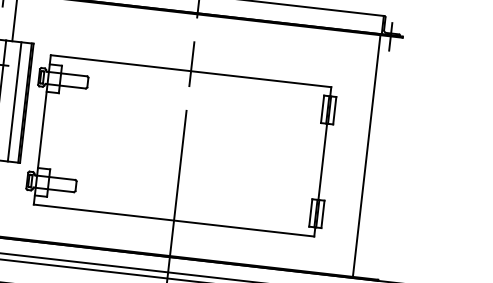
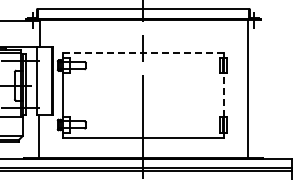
line: (189, 70) -> (142, 52), solid -> dashed
line: (14, 102) -> (45, 81), removed
line: (322, 162) -> (223, 95), solid -> dashed

